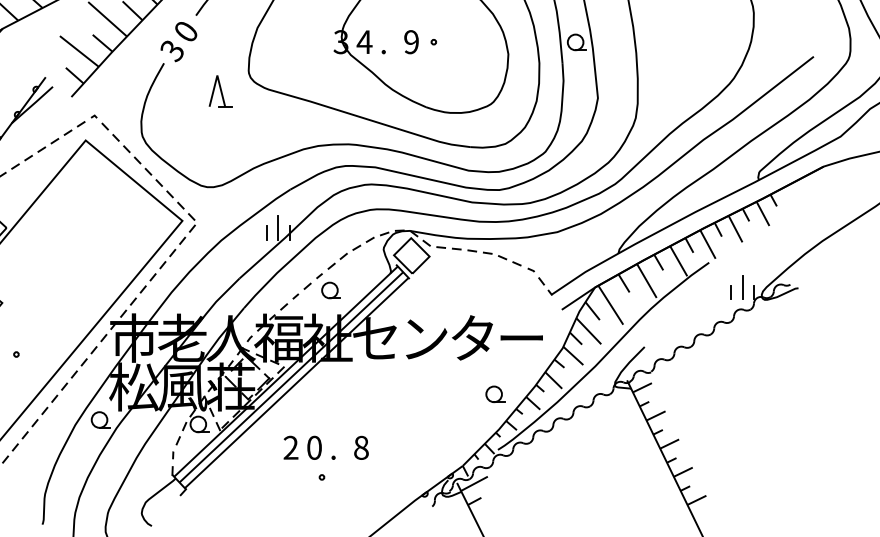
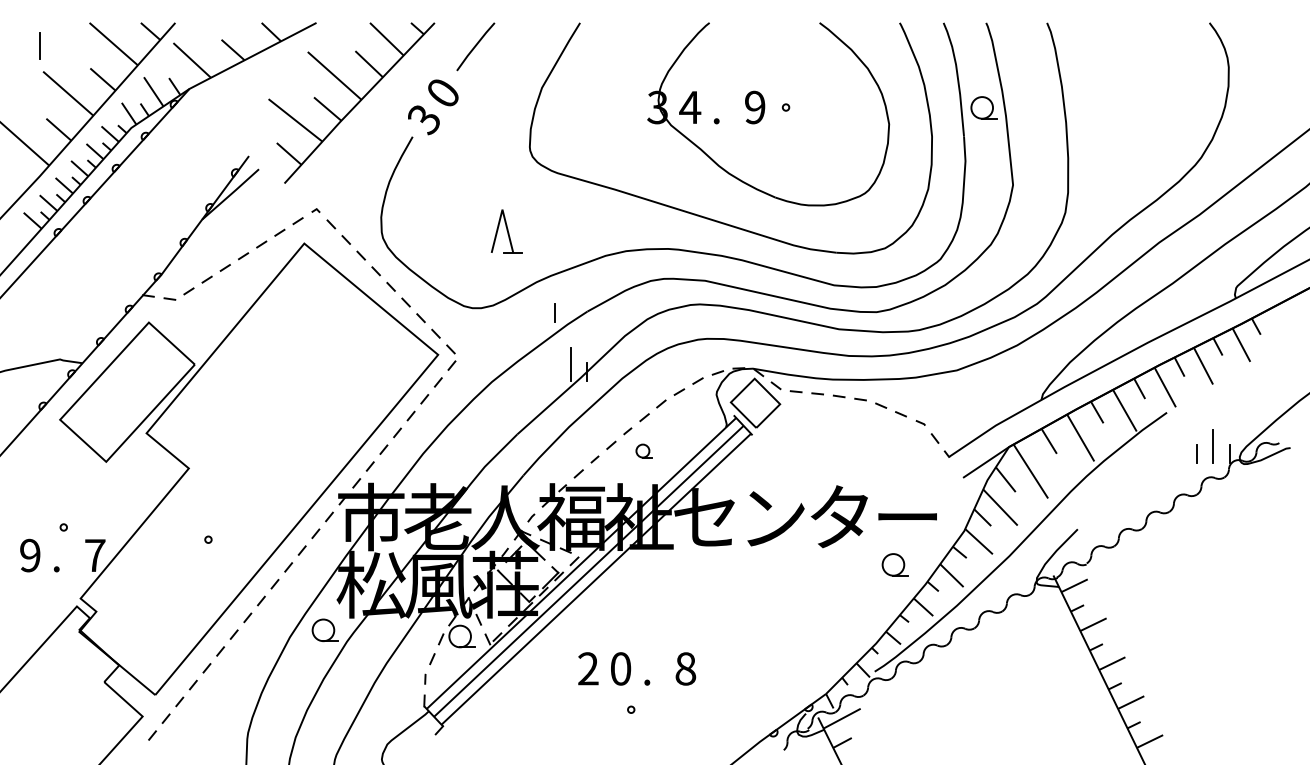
part: (220, 91) -> (506, 231), moved
line: (266, 232) -> (554, 312), moved
part: (330, 290) -> (643, 450), size x0.6
part: (494, 394) -> (894, 564), moved

